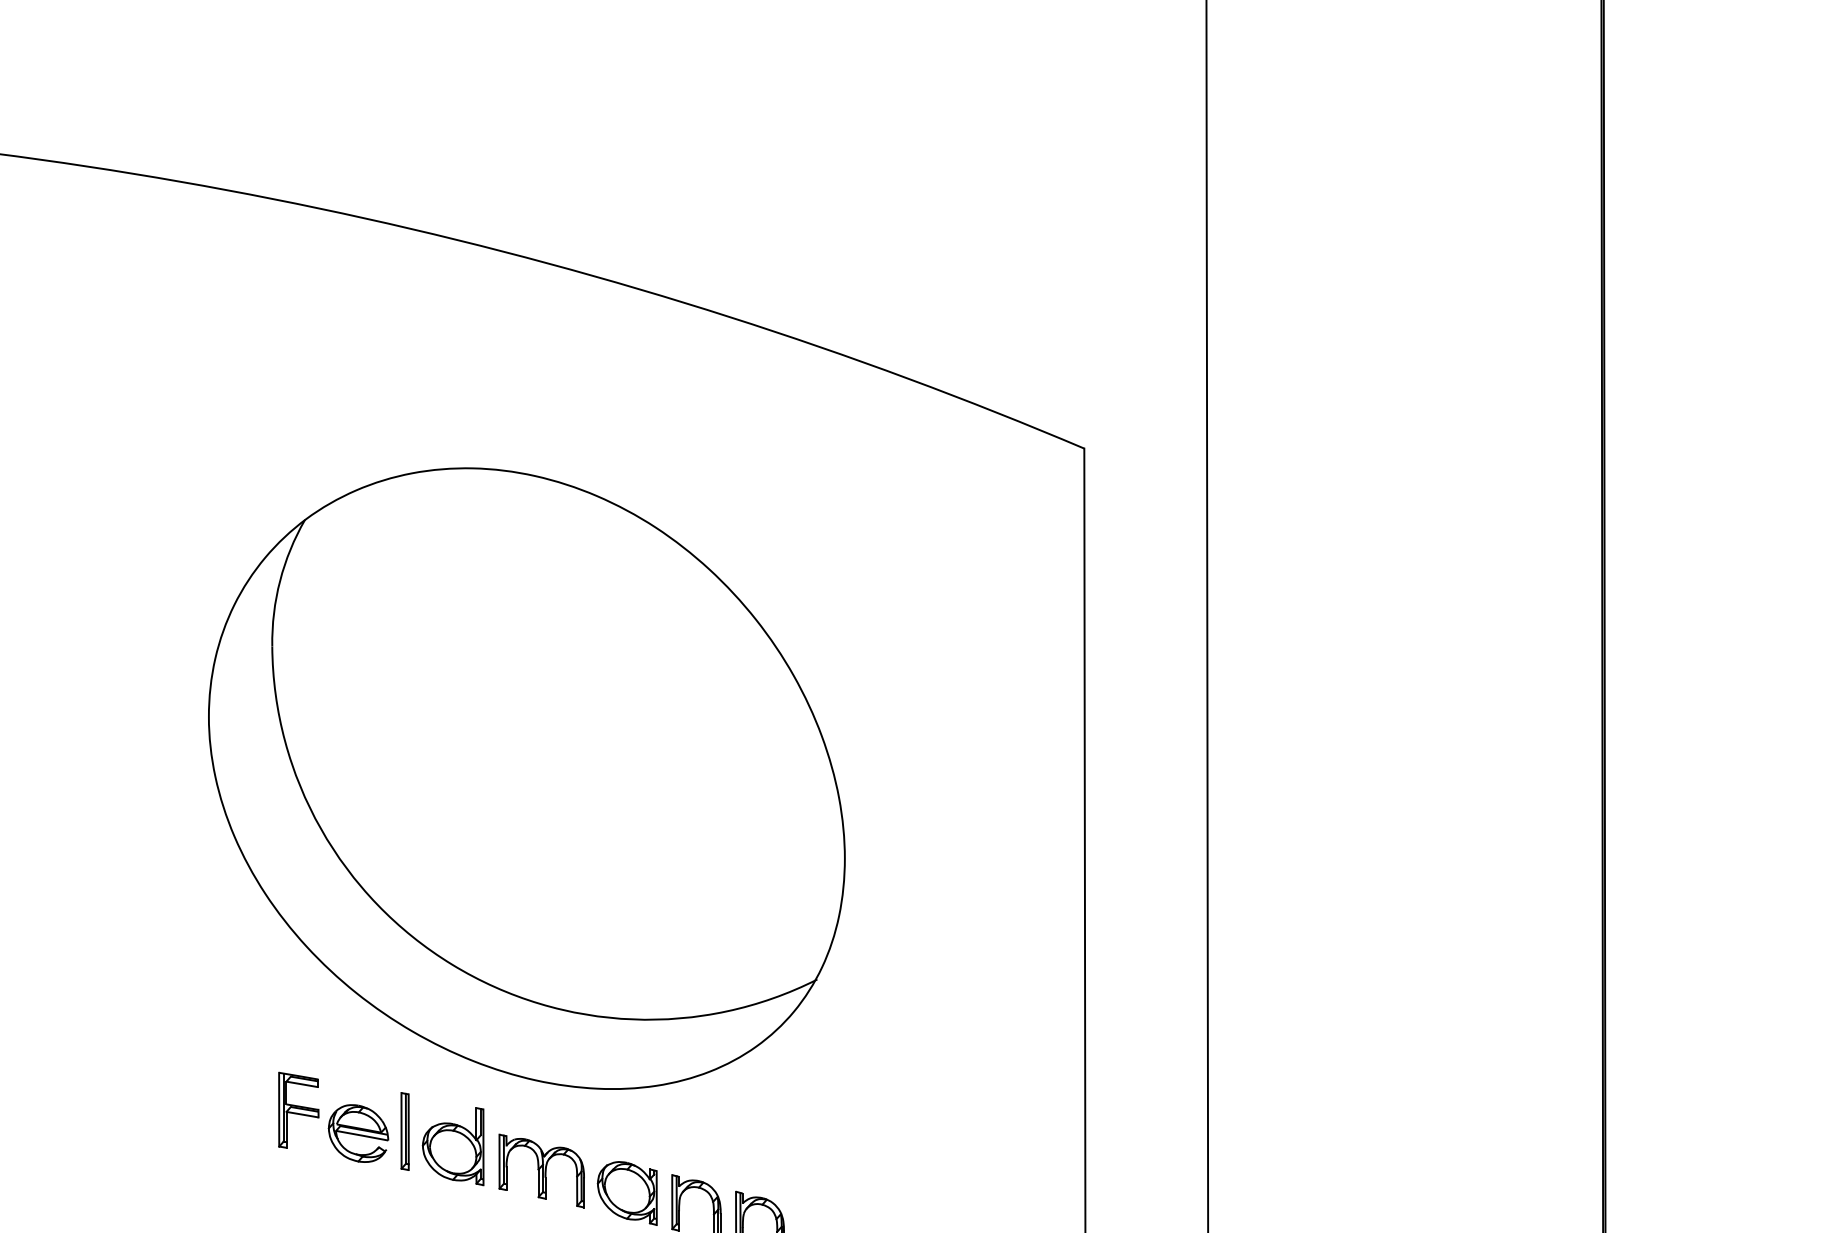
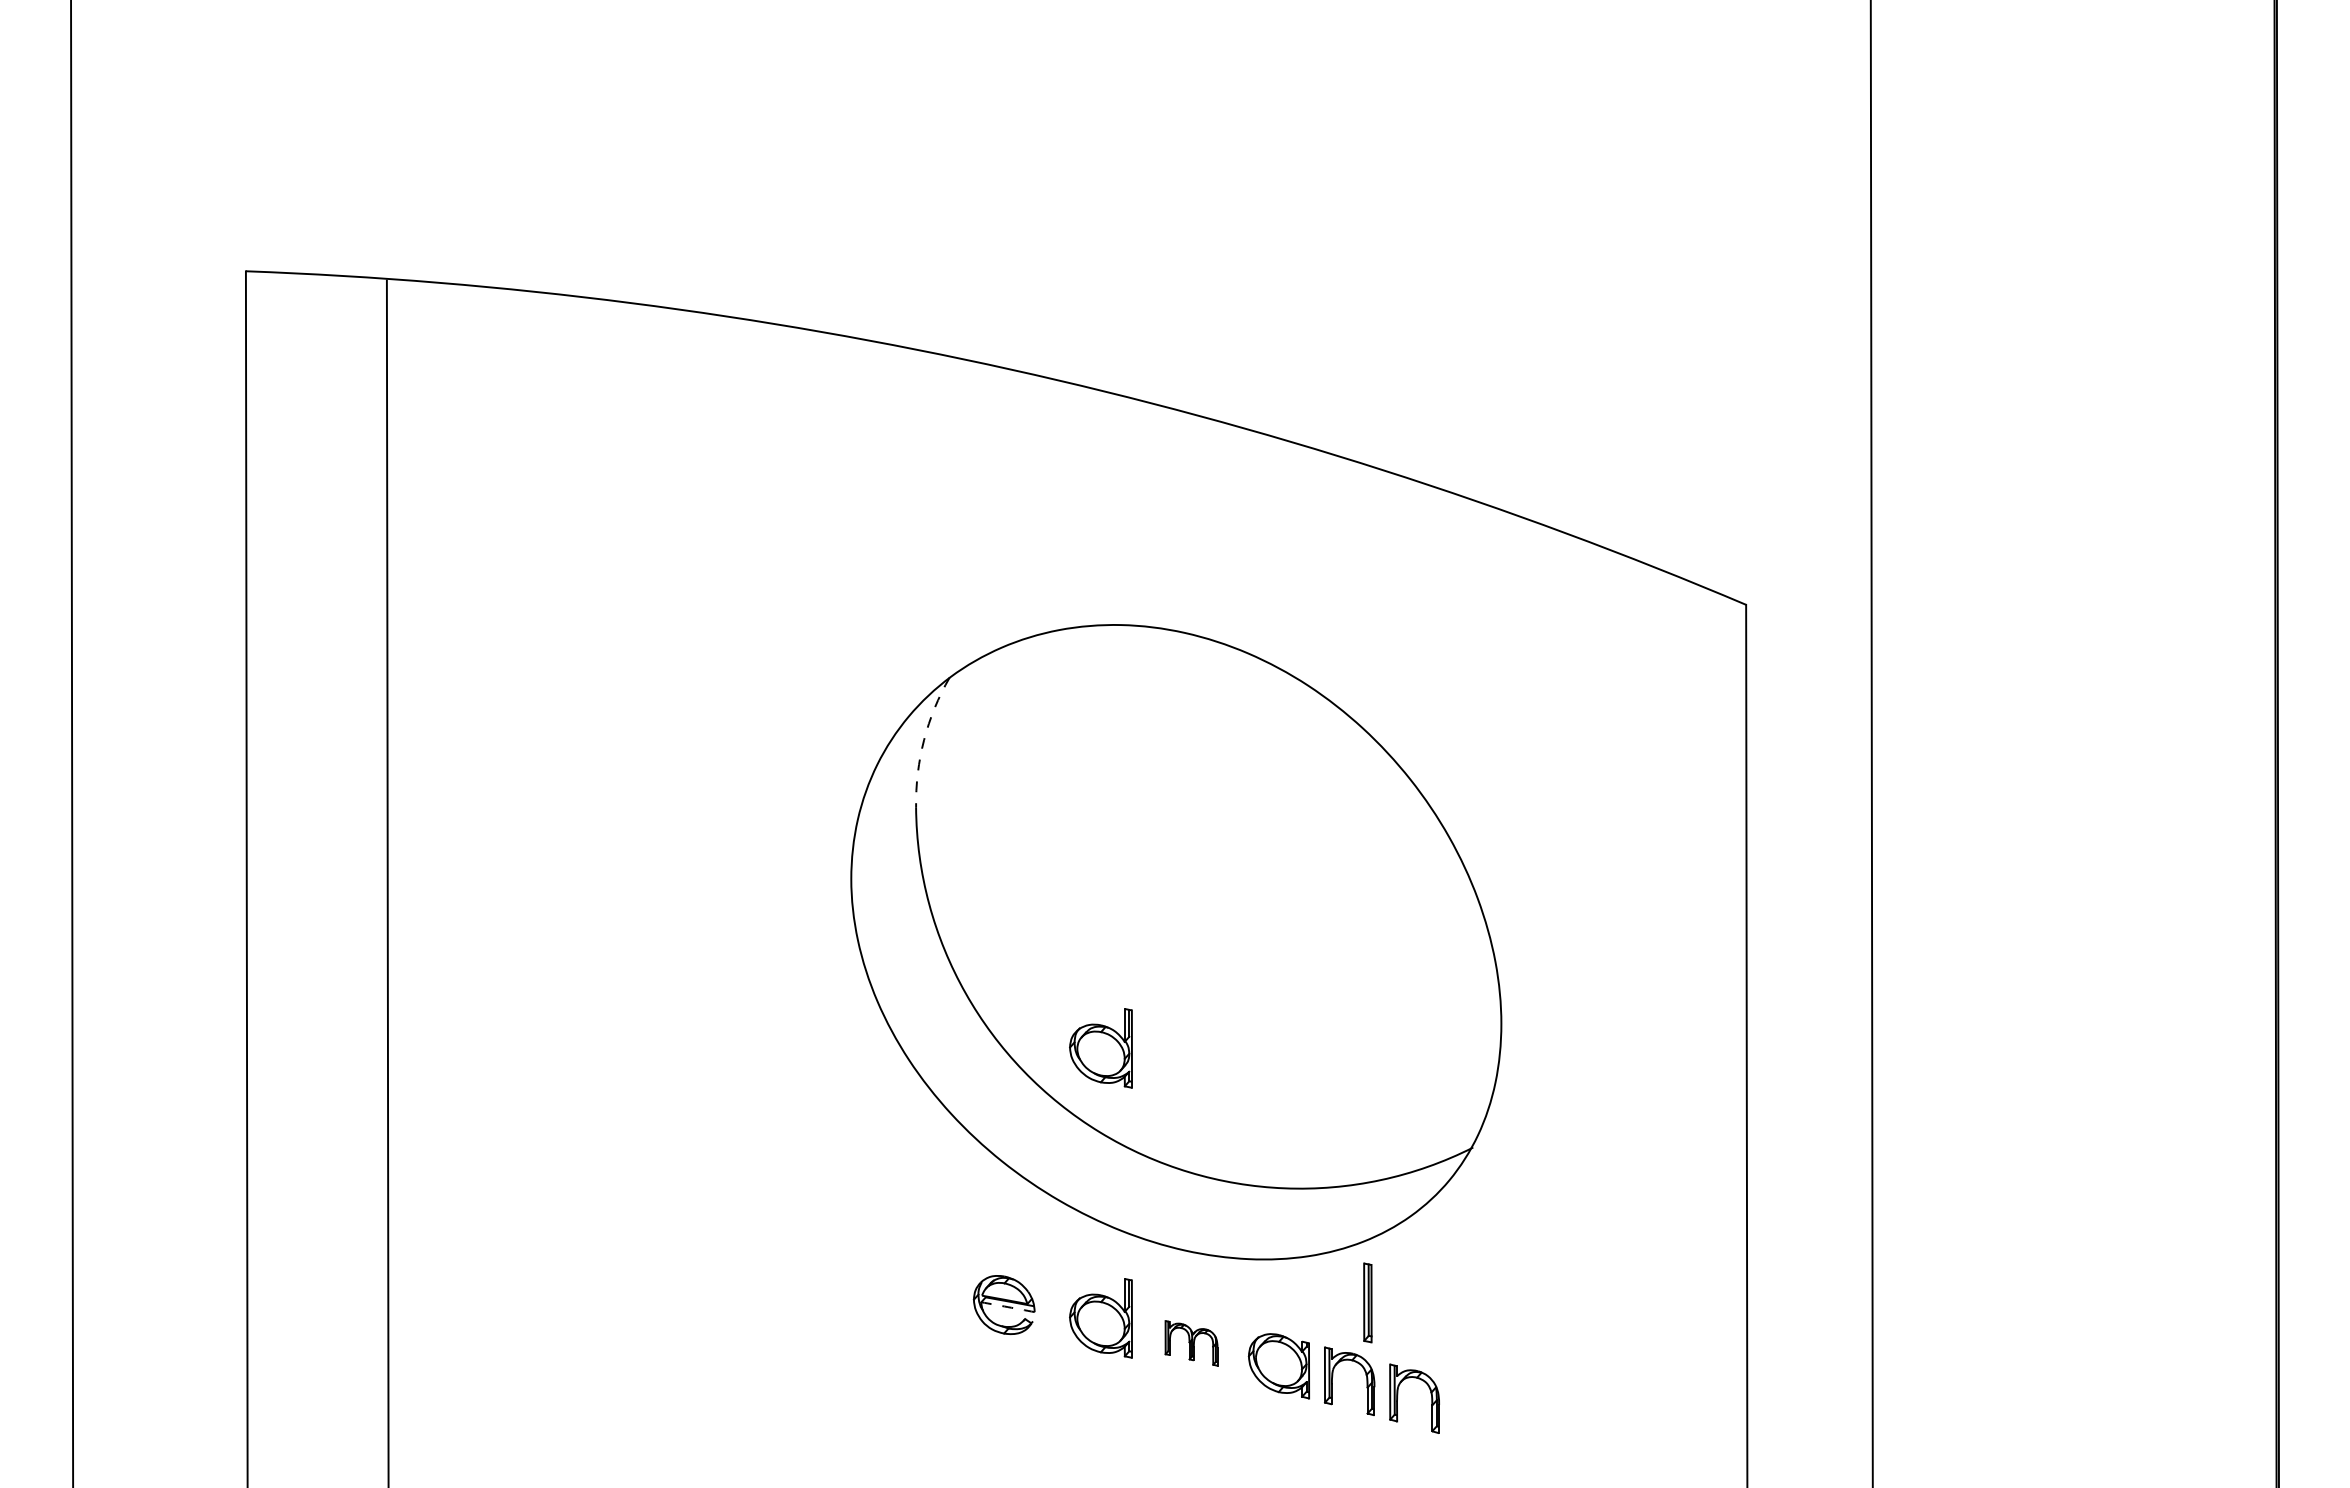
arc: (280, 581) -> (924, 740), solid -> dashed
part: (452, 882) -> (1100, 1048), added
part: (299, 1110) -> (943, 1281), removed
part: (404, 1131) -> (1367, 1302), moved
arc: (361, 1136) -> (1007, 1307), solid -> dashed
part: (541, 1171) -> (1191, 1343), size x0.6

